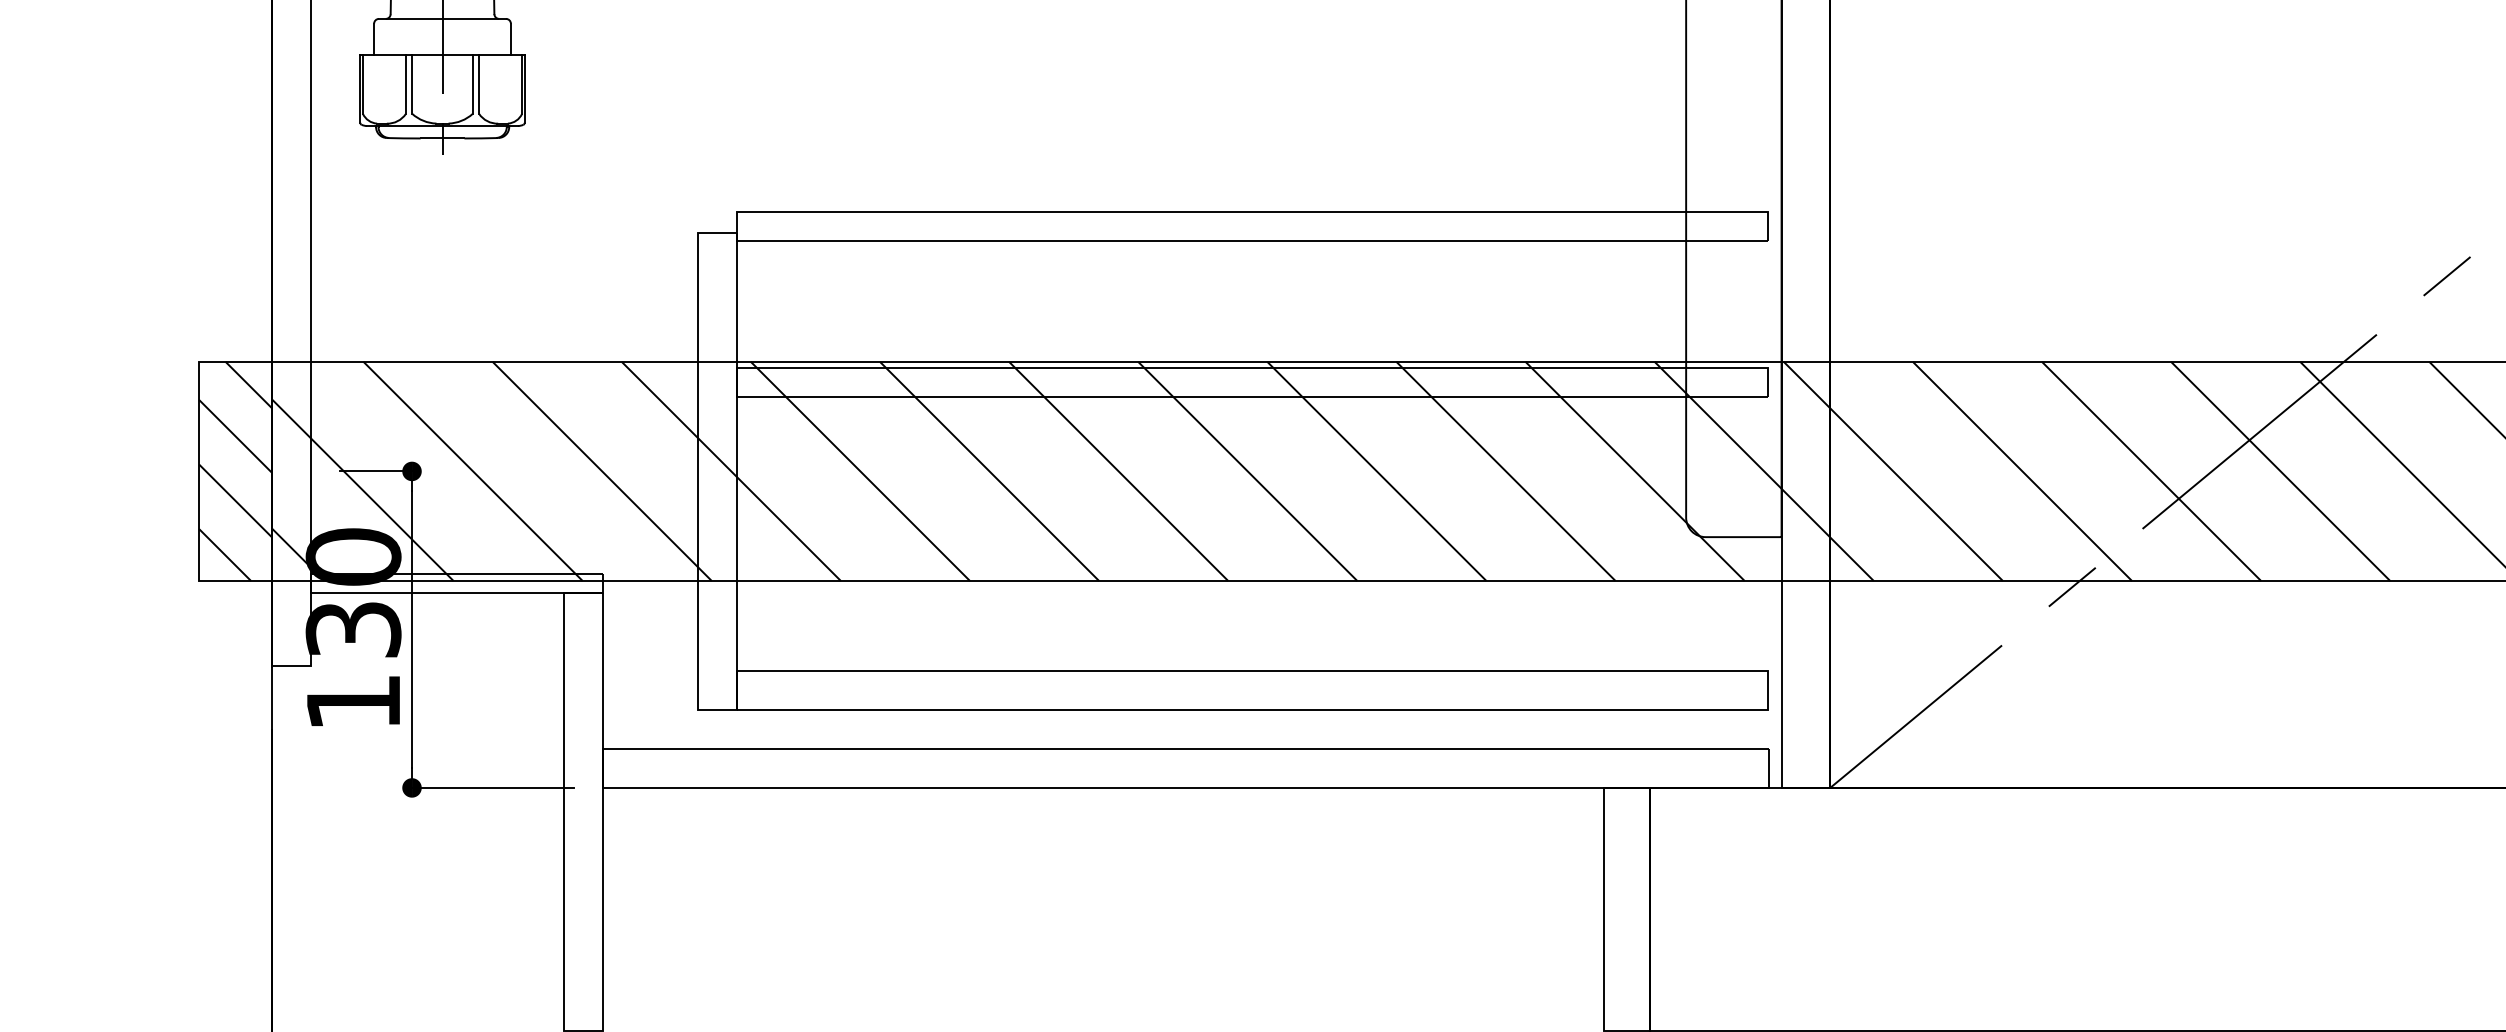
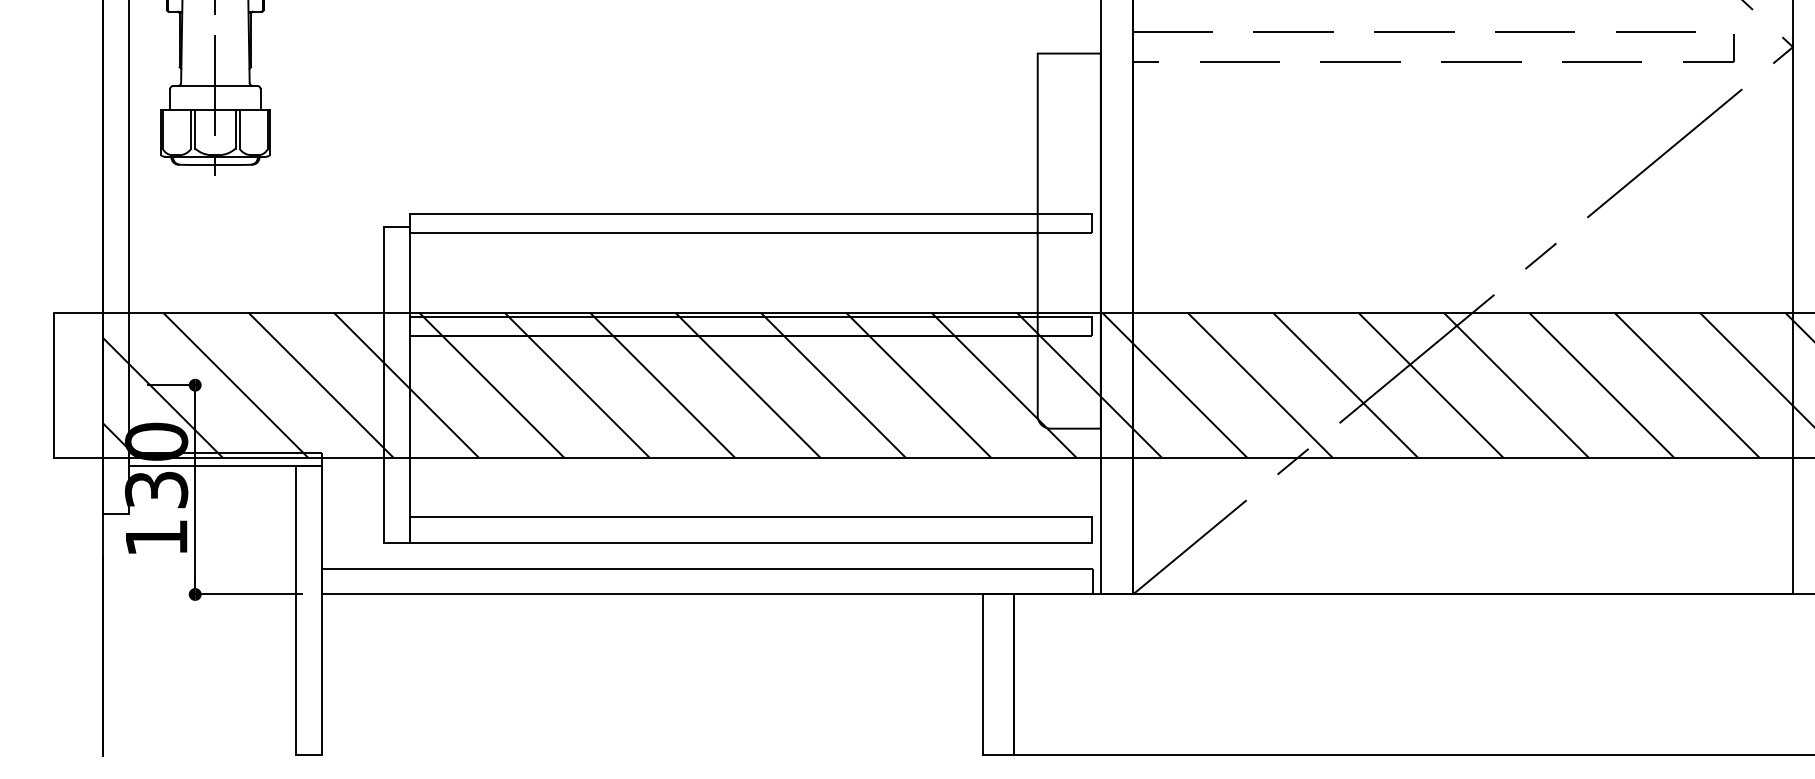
hatch: (235, 470) -> (78, 384), removed

